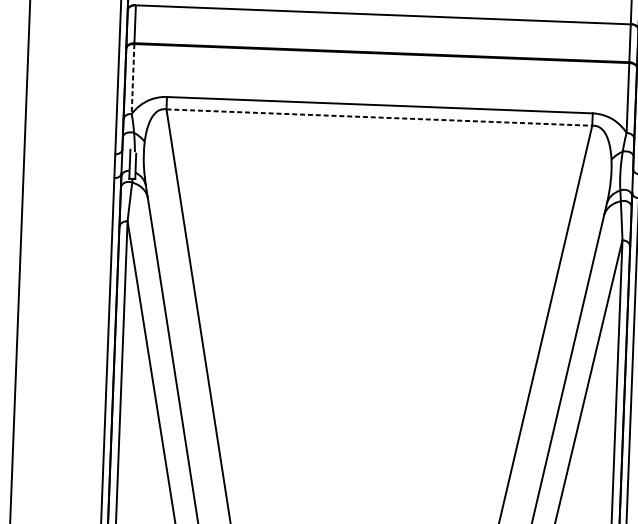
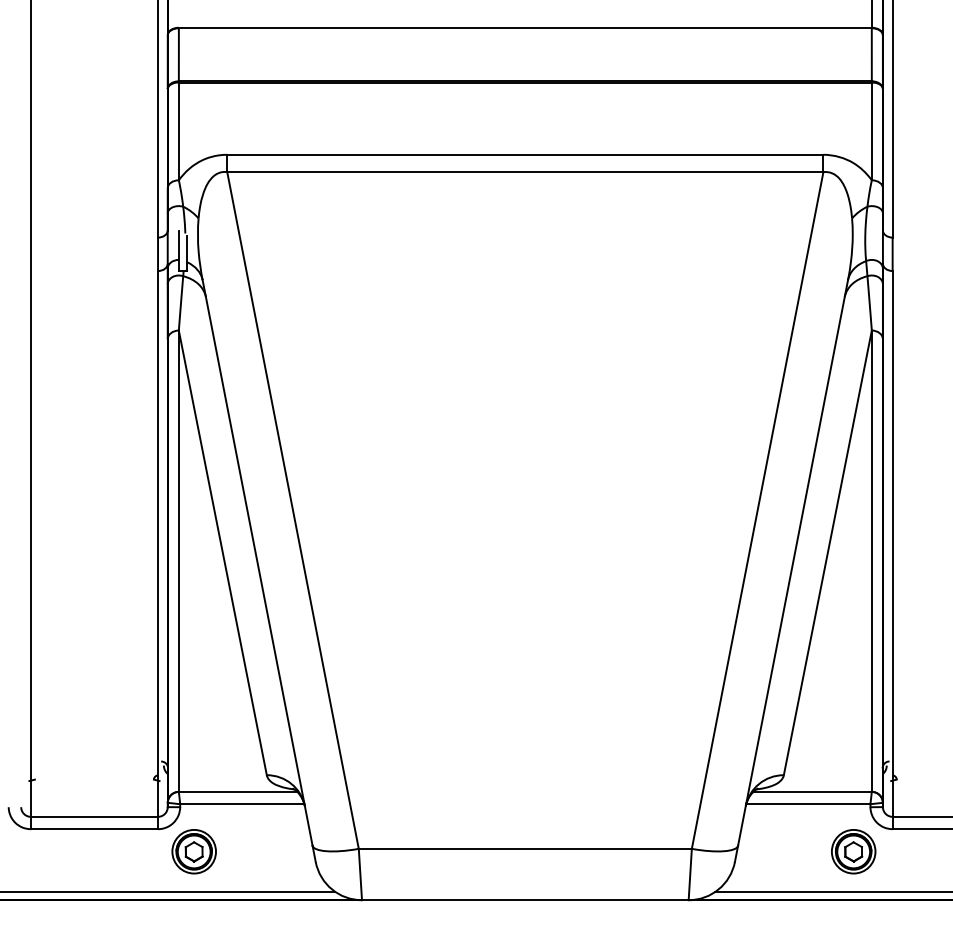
line: (132, 79) -> (178, 131), dashed -> solid
line: (379, 117) -> (525, 172), dashed -> solid

